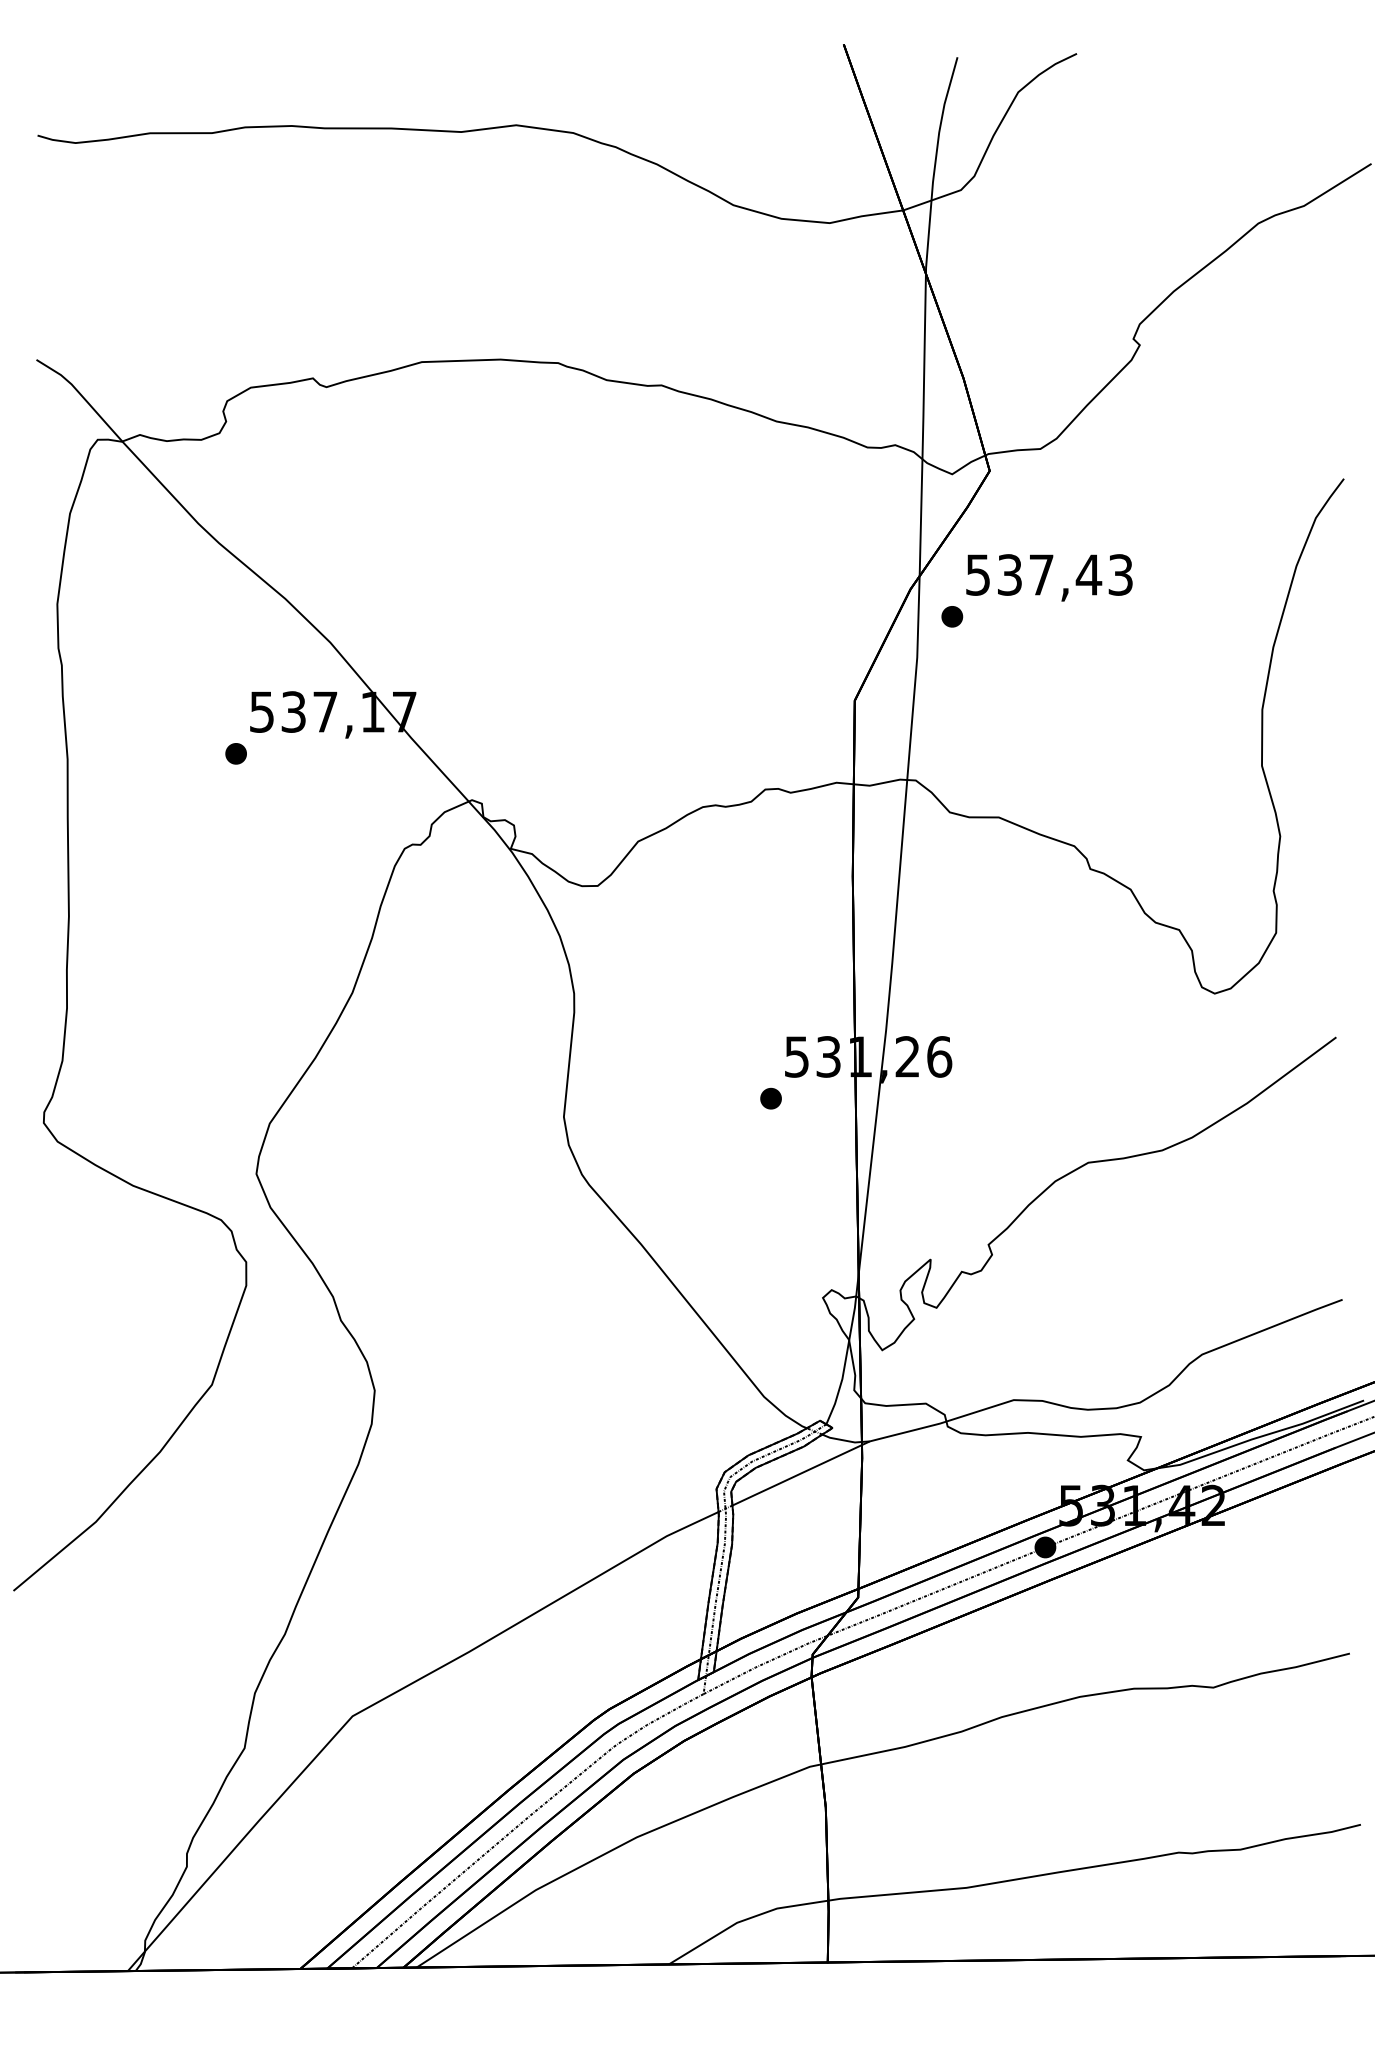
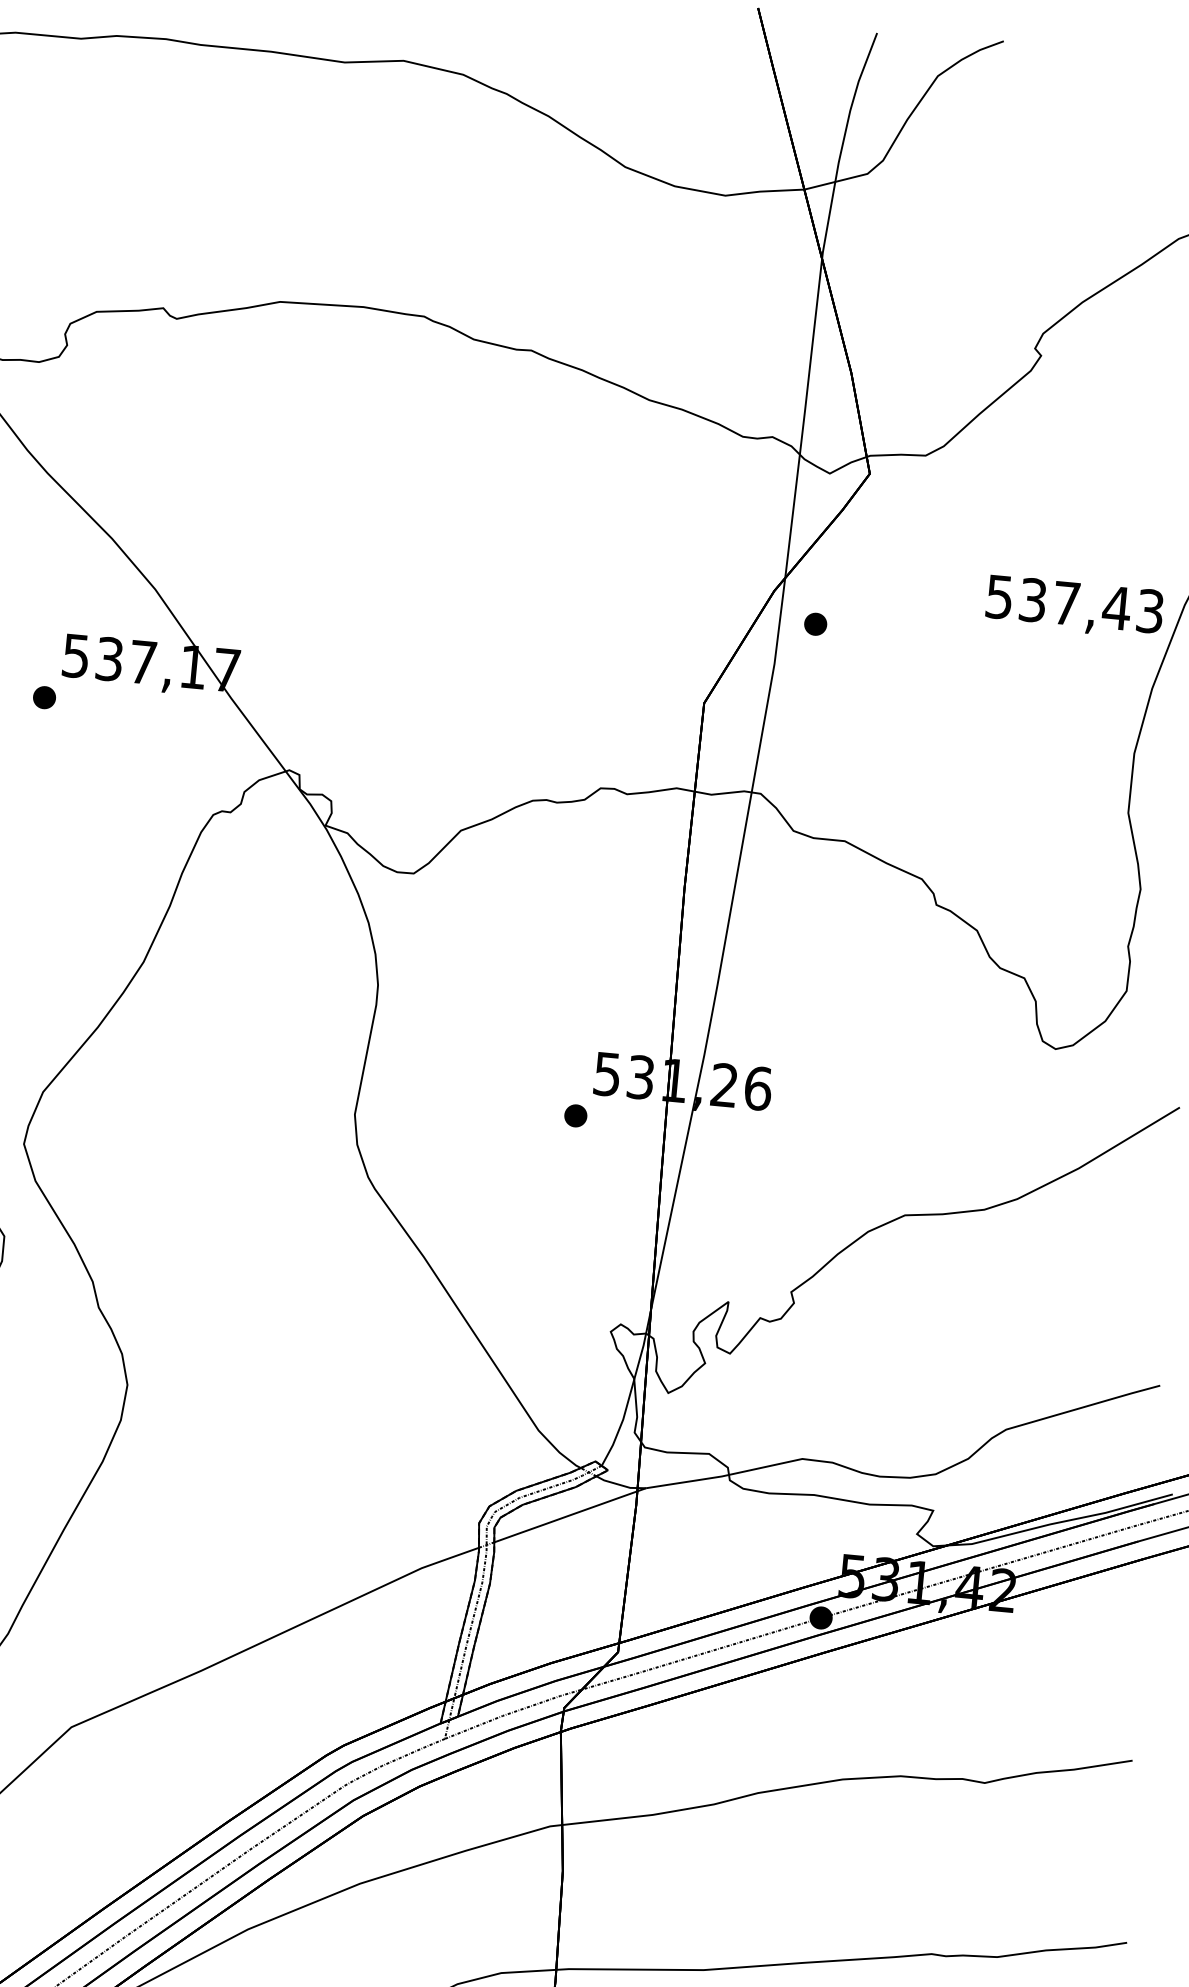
text: (1049, 577) -> (1074, 606), moved

